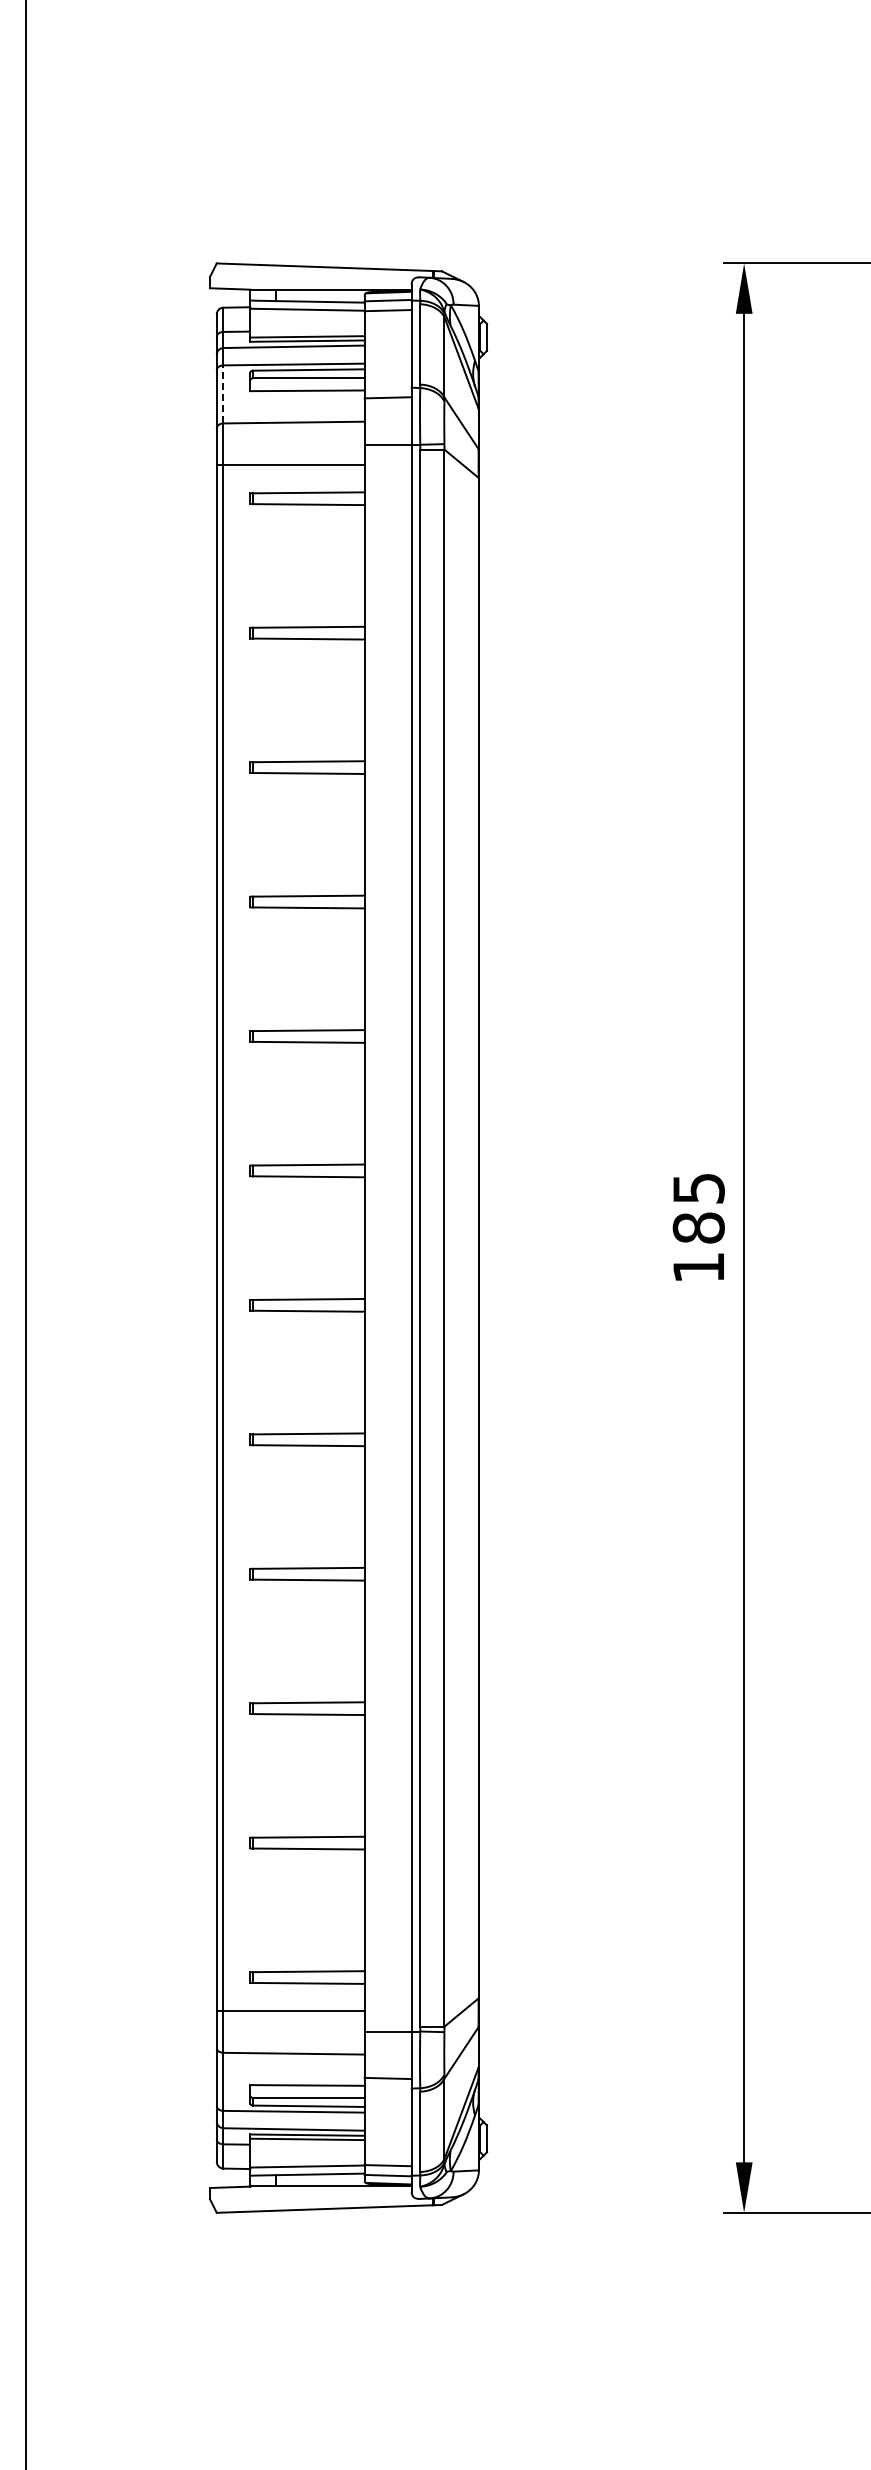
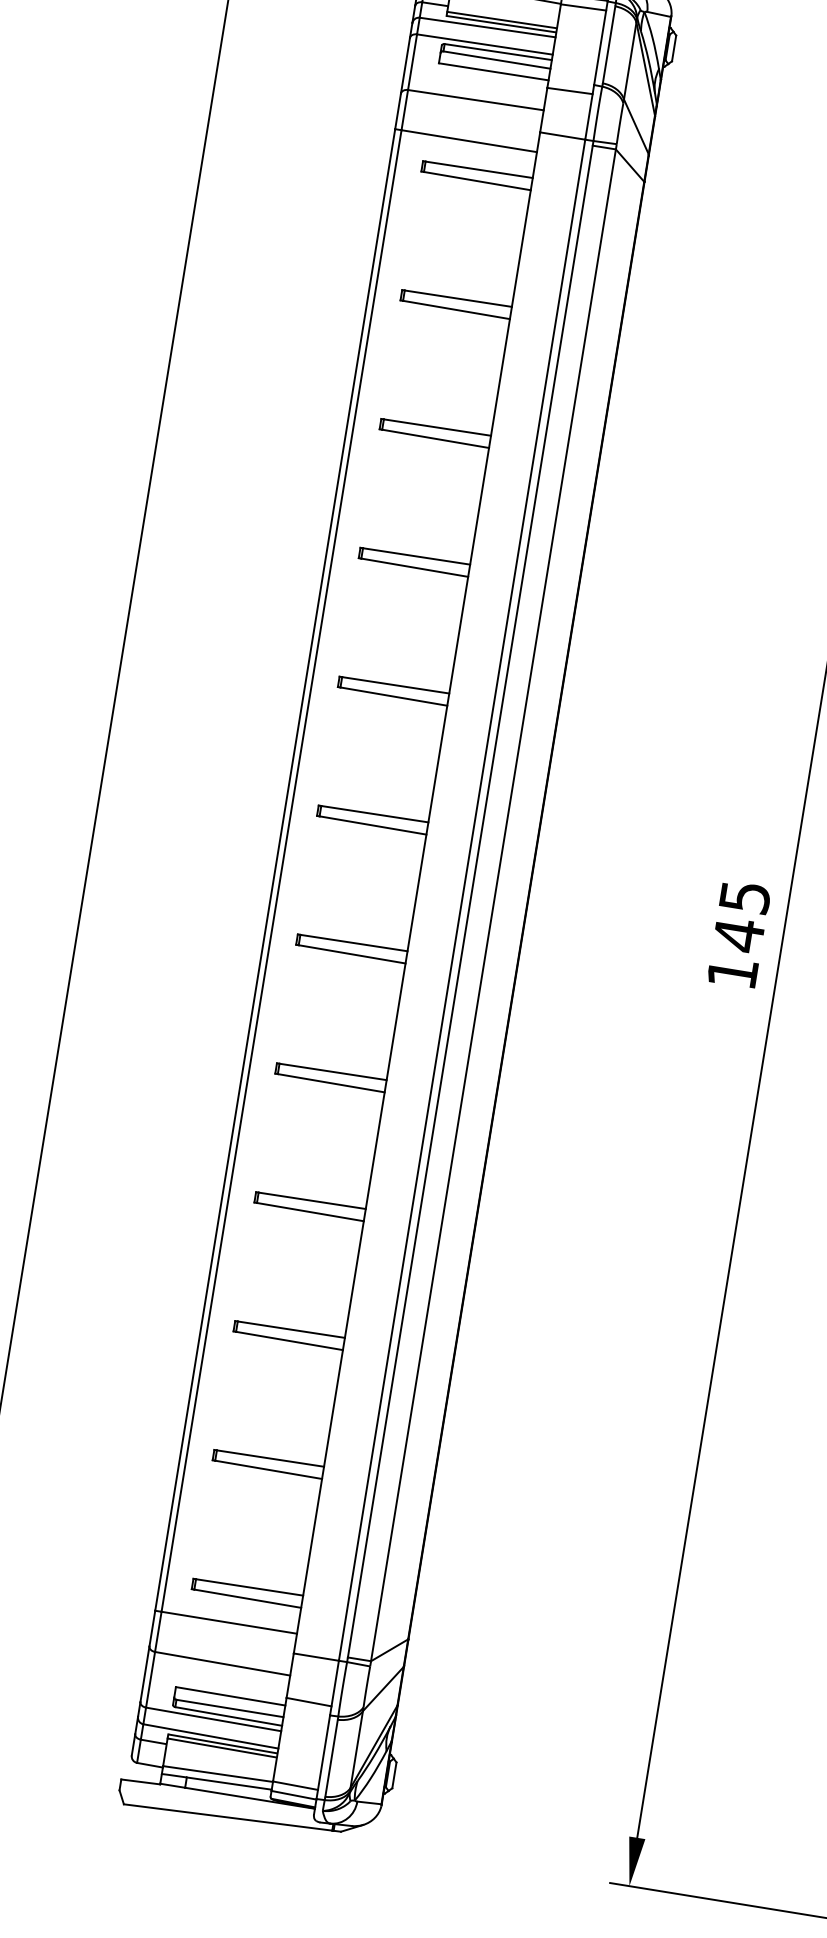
line: (223, 393) -> (412, 61), dashed -> solid
text: (698, 1227) -> (738, 934), 185 -> 145

